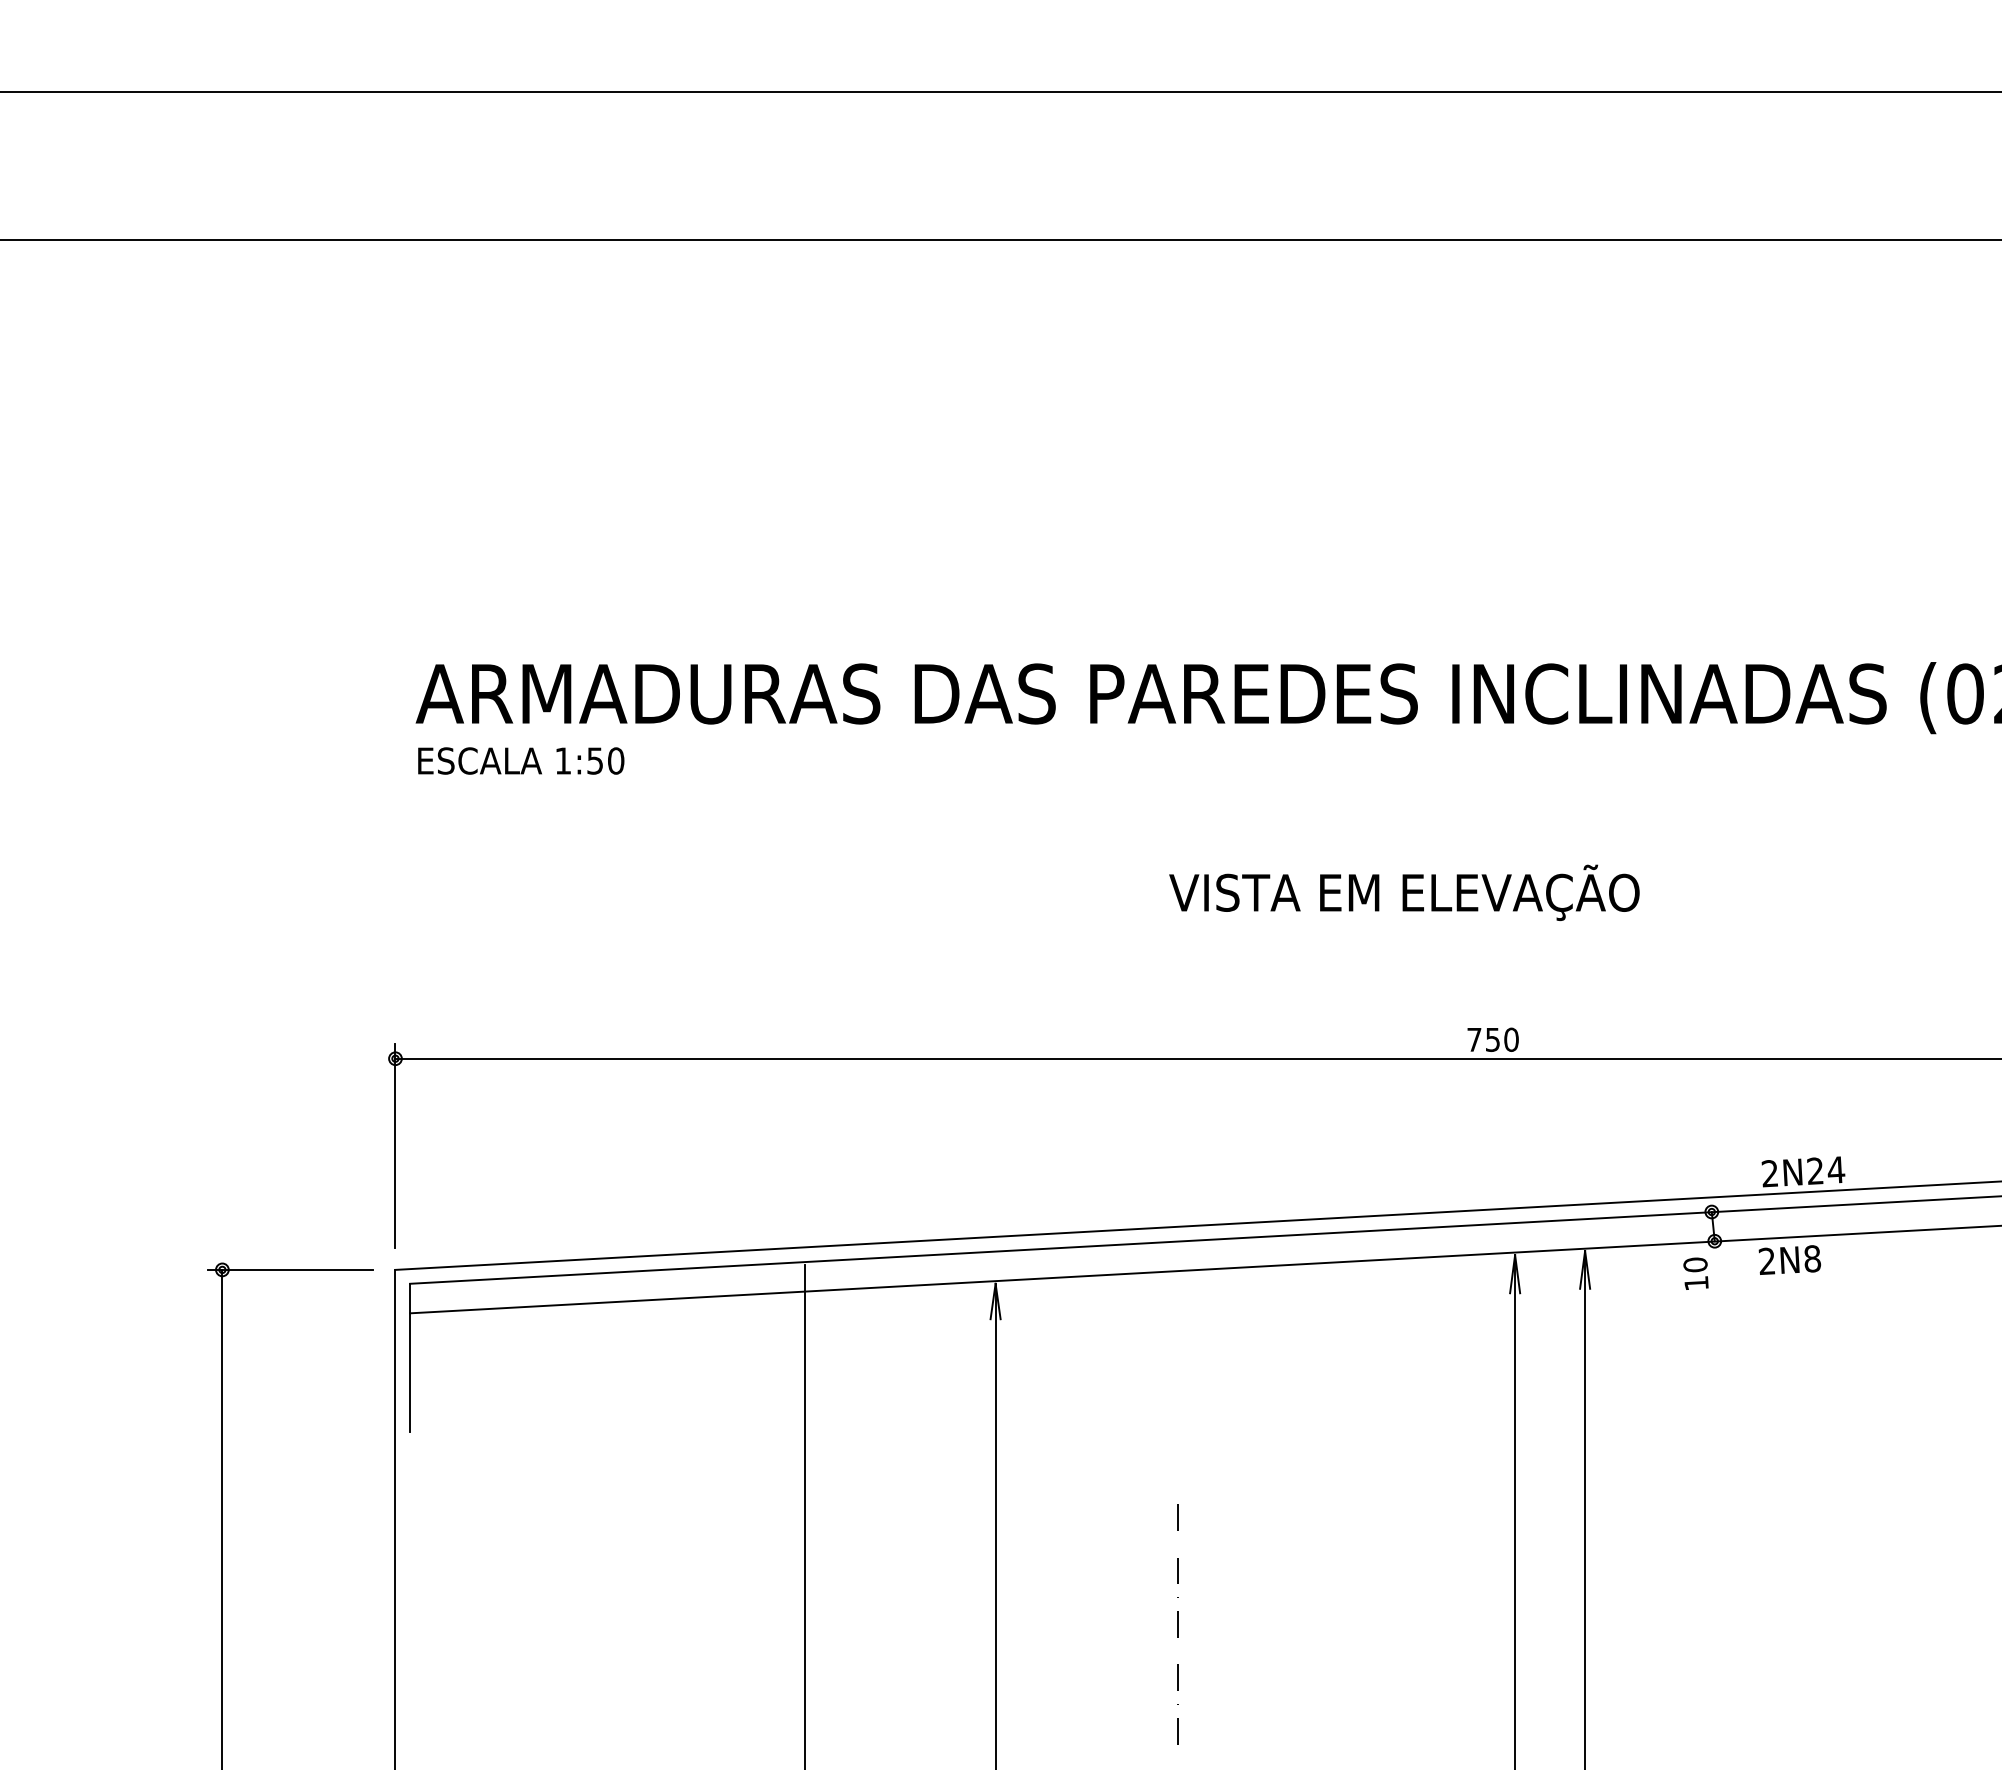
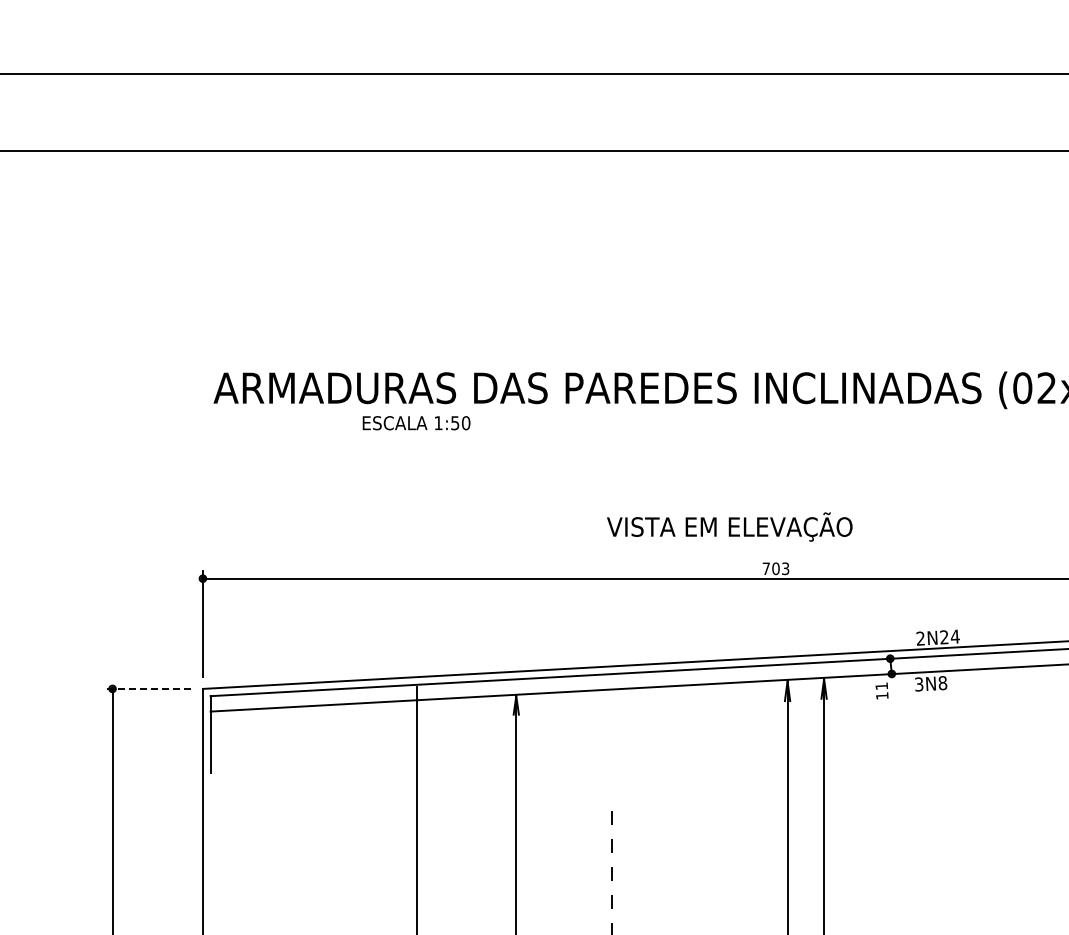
text: (521, 761) -> (416, 423), moved
text: (1403, 891) -> (729, 526), moved
text: (1501, 1039) -> (780, 568), 750 -> 703
text: (1765, 1261) -> (918, 684), 2N8 -> 3N8
text: (1695, 1265) -> (881, 686), 10 -> 11
line: (289, 1269) -> (147, 688), solid -> dashed

